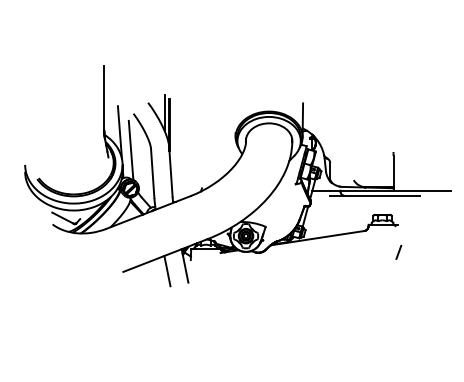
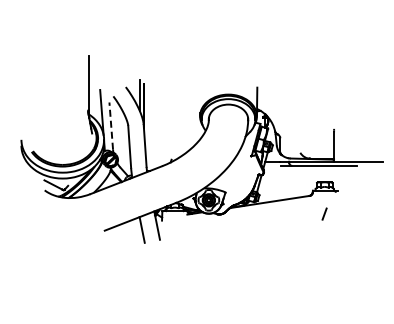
line: (131, 149) -> (111, 126), solid -> dashed
line: (398, 251) -> (324, 213), moved

